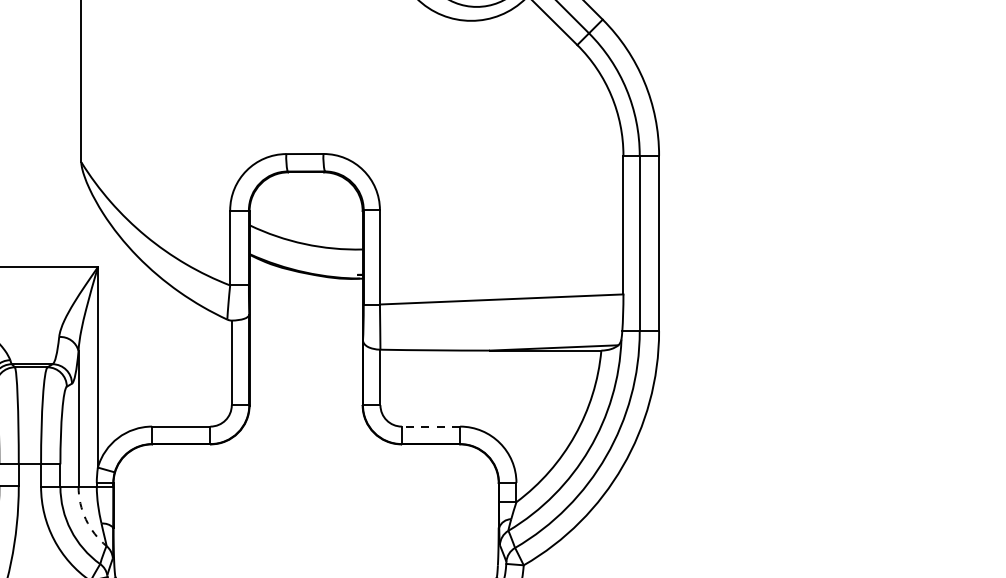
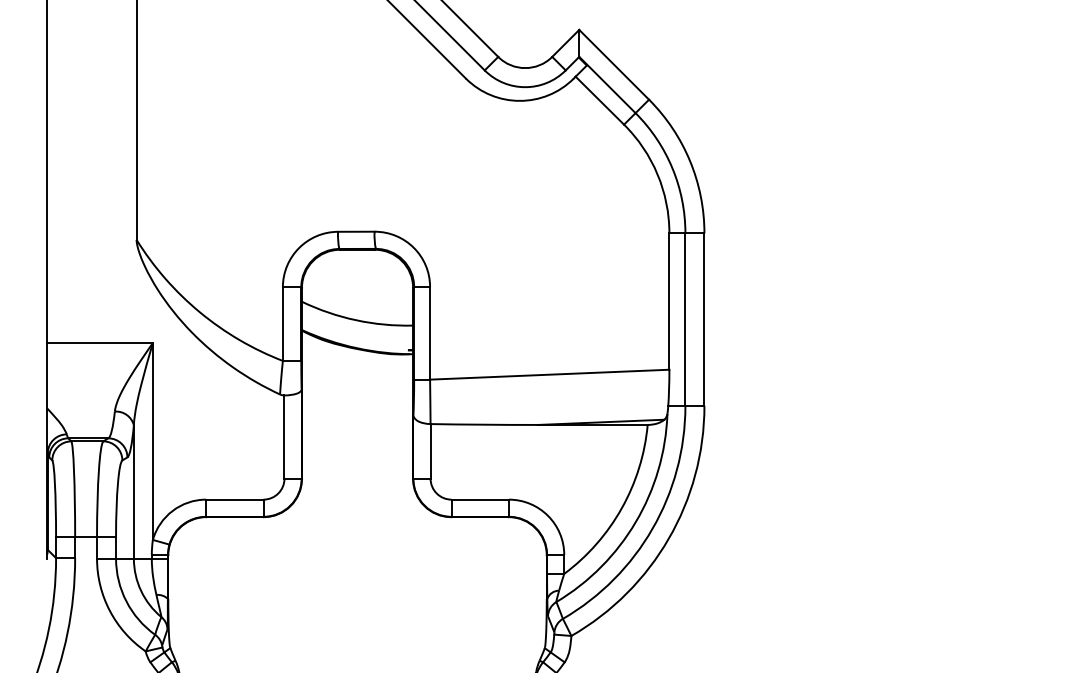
line: (431, 426) -> (480, 499), dashed -> solid
arc: (86, 519) -> (141, 590), dashed -> solid

